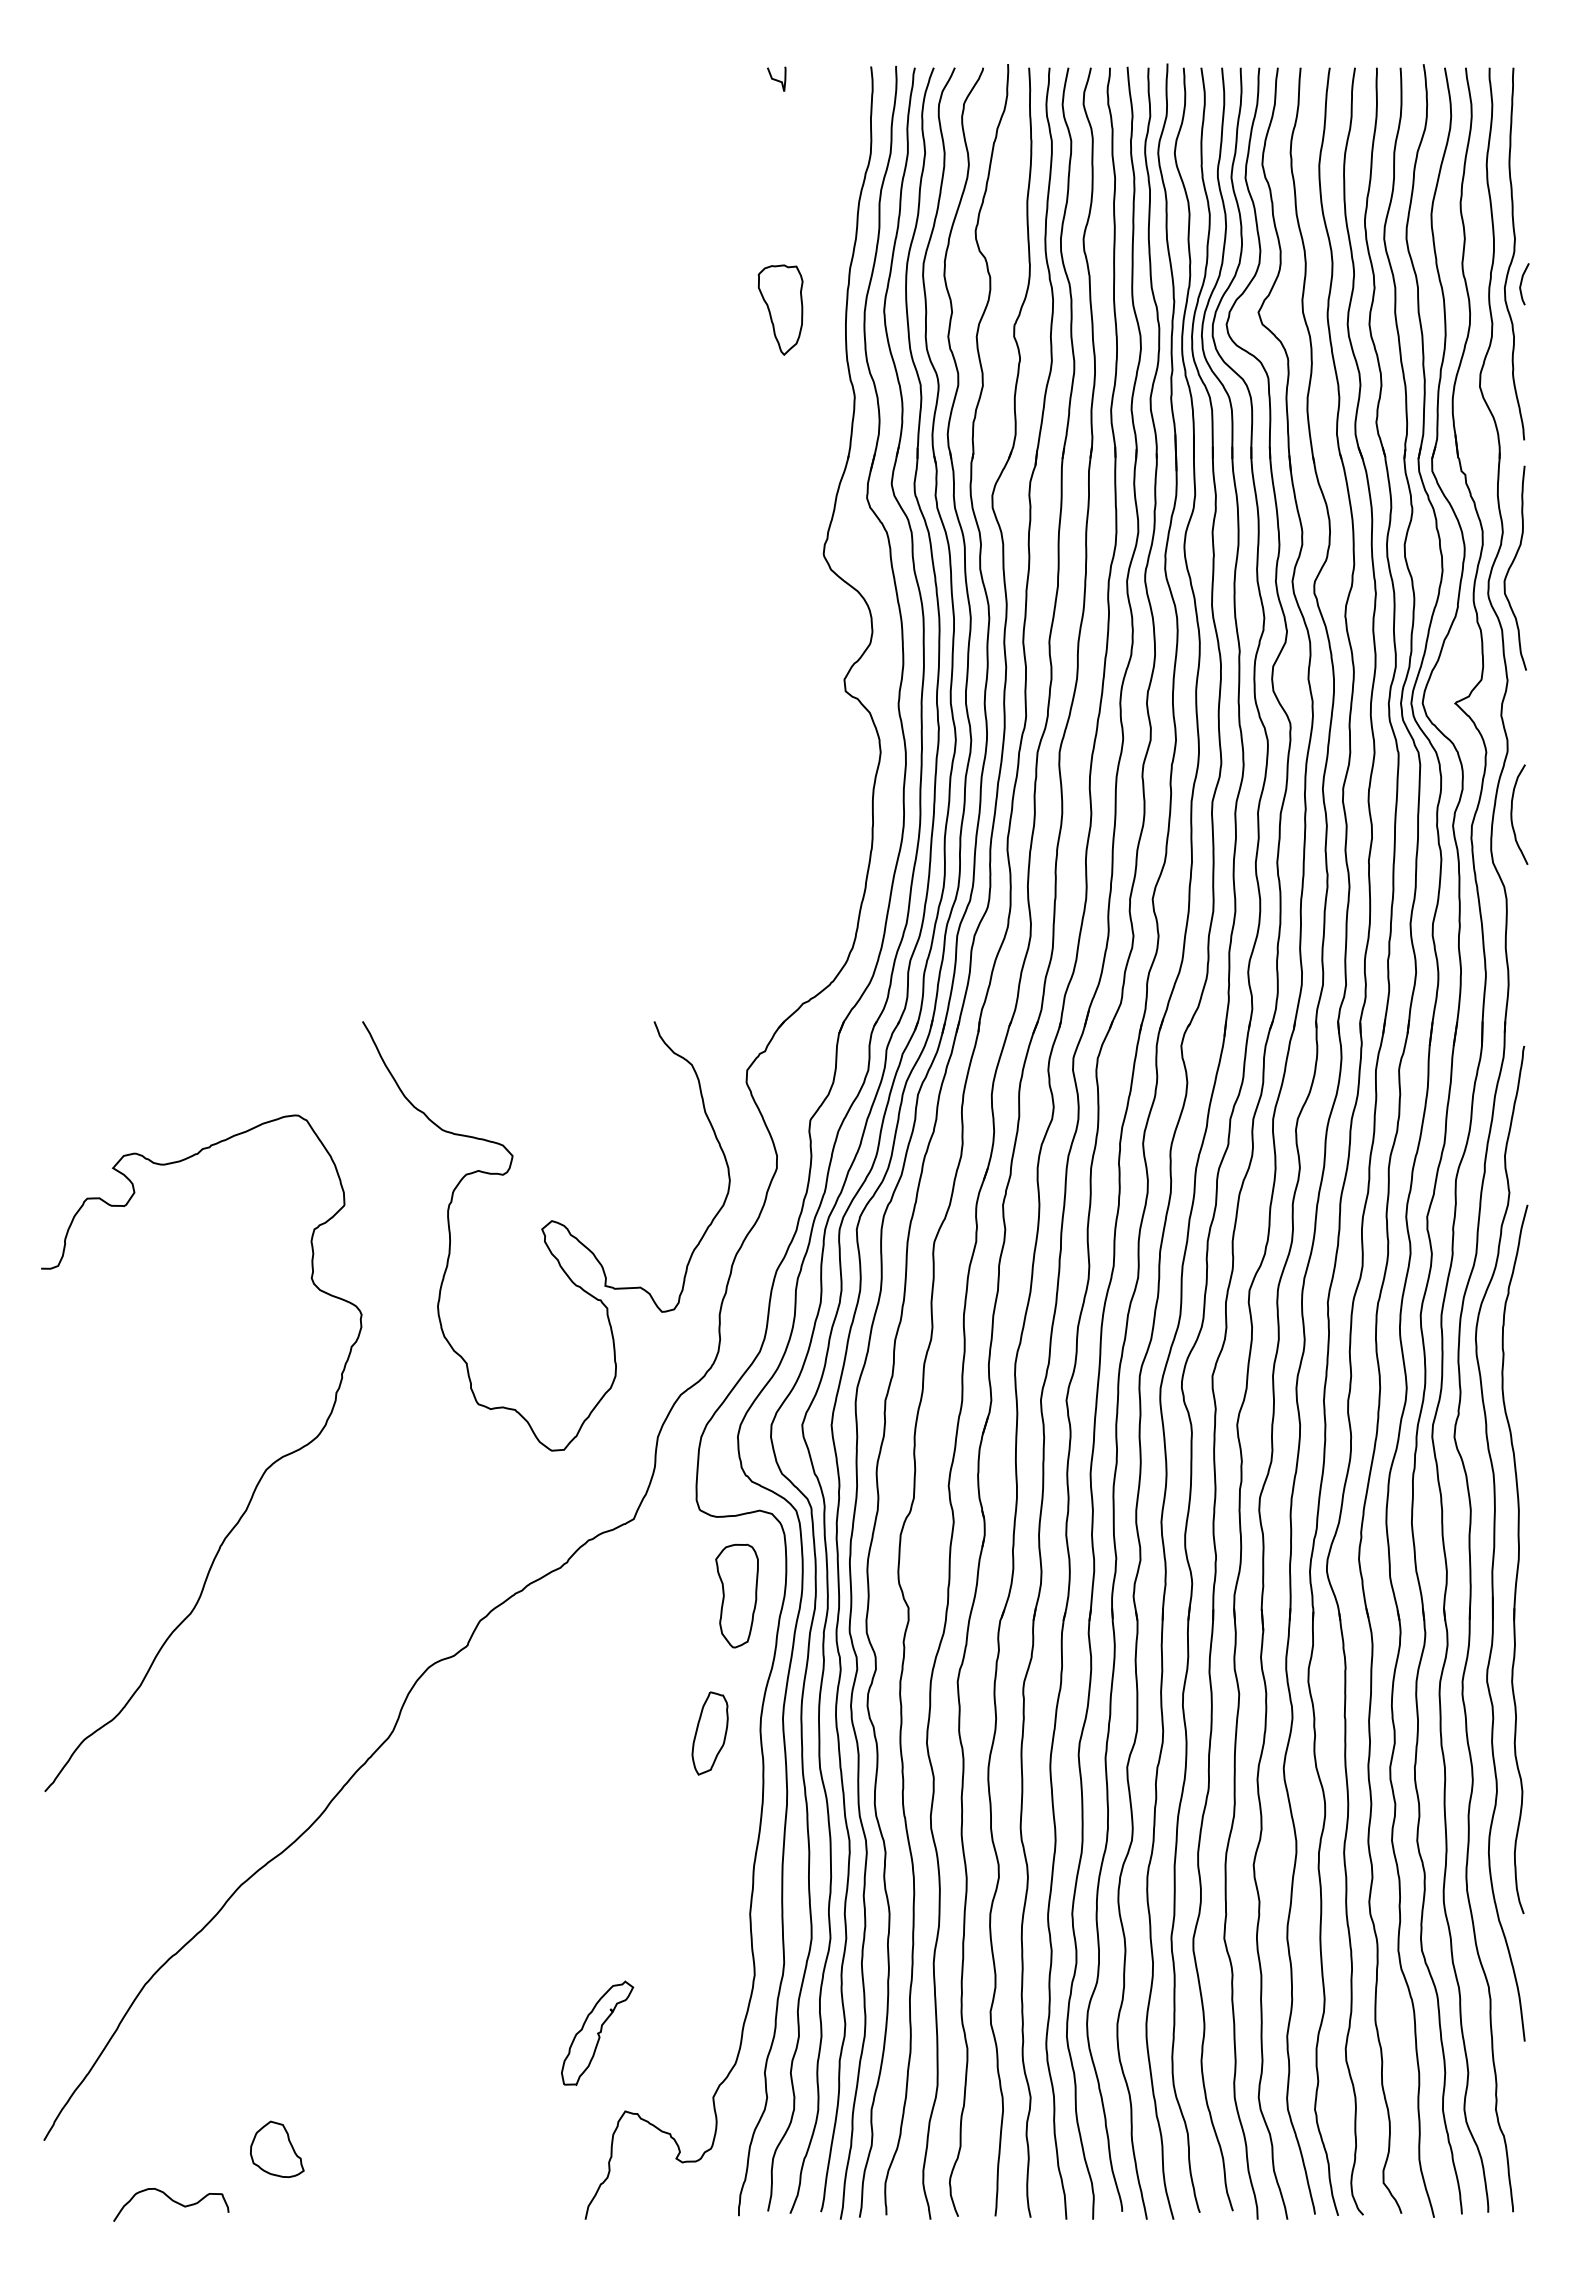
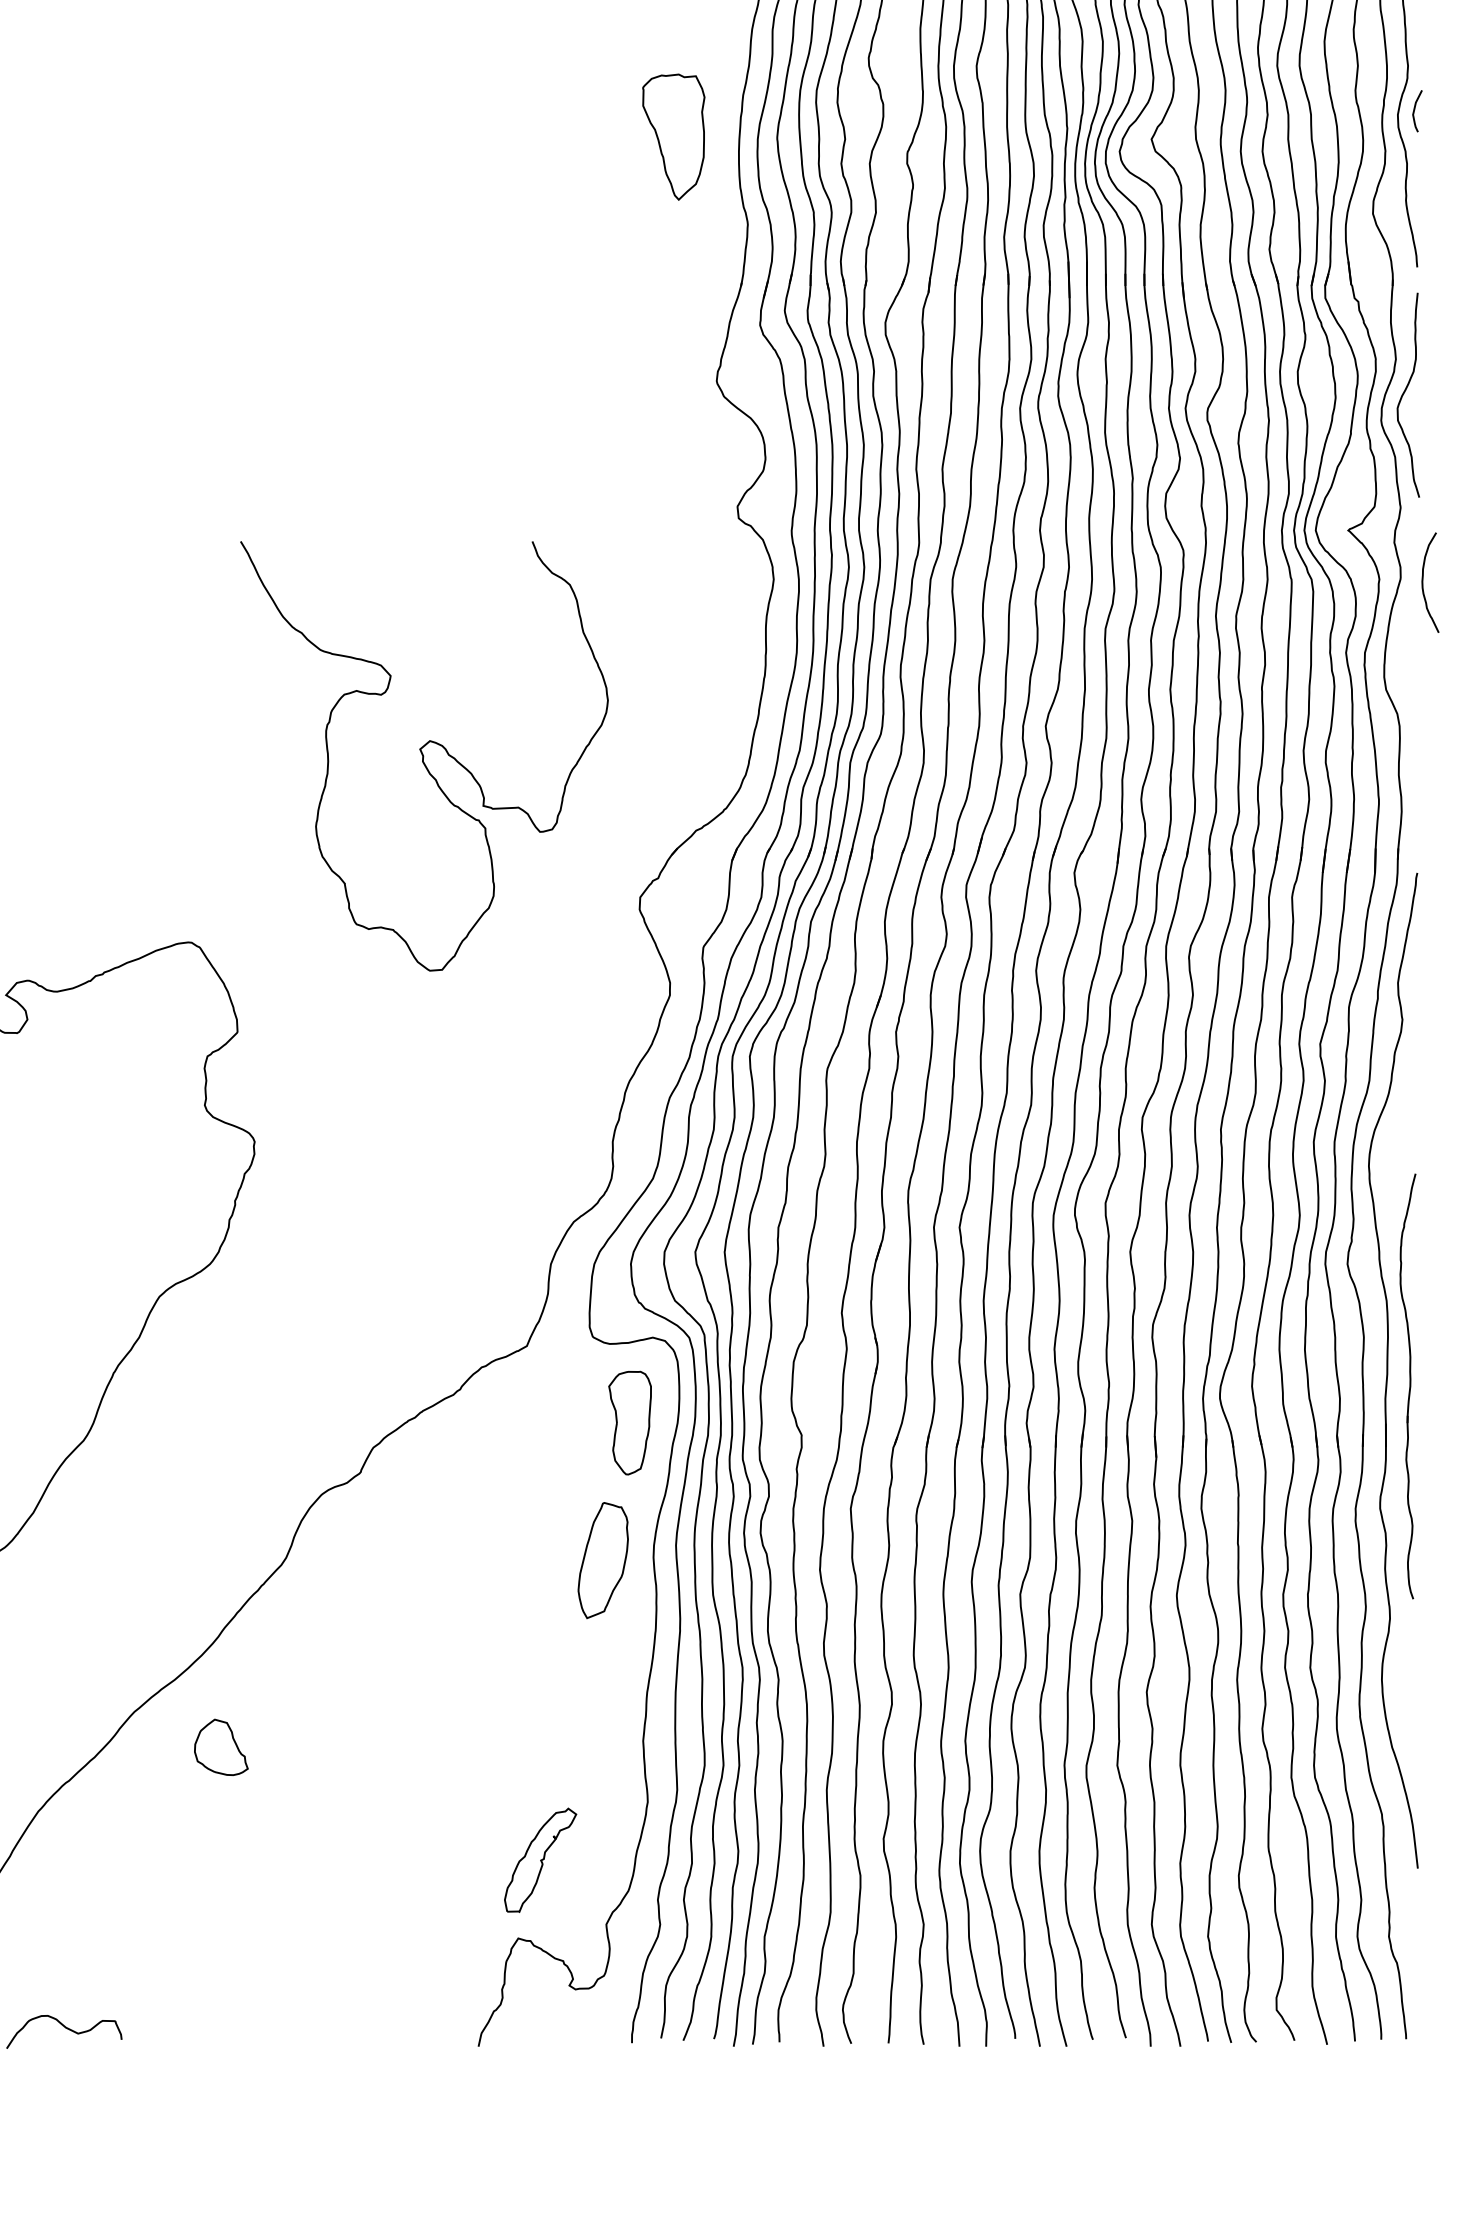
part: (780, 309) -> (673, 136), size x1.4
curve: (1512, 814) -> (1423, 582), moved
curve: (545, 1236) -> (423, 756), moved
part: (1514, 1559) -> (1407, 1386), size x0.6
part: (709, 1733) -> (602, 1560), size x1.4
part: (597, 2032) -> (540, 1859), moved
part: (277, 2148) -> (221, 1746), moved

